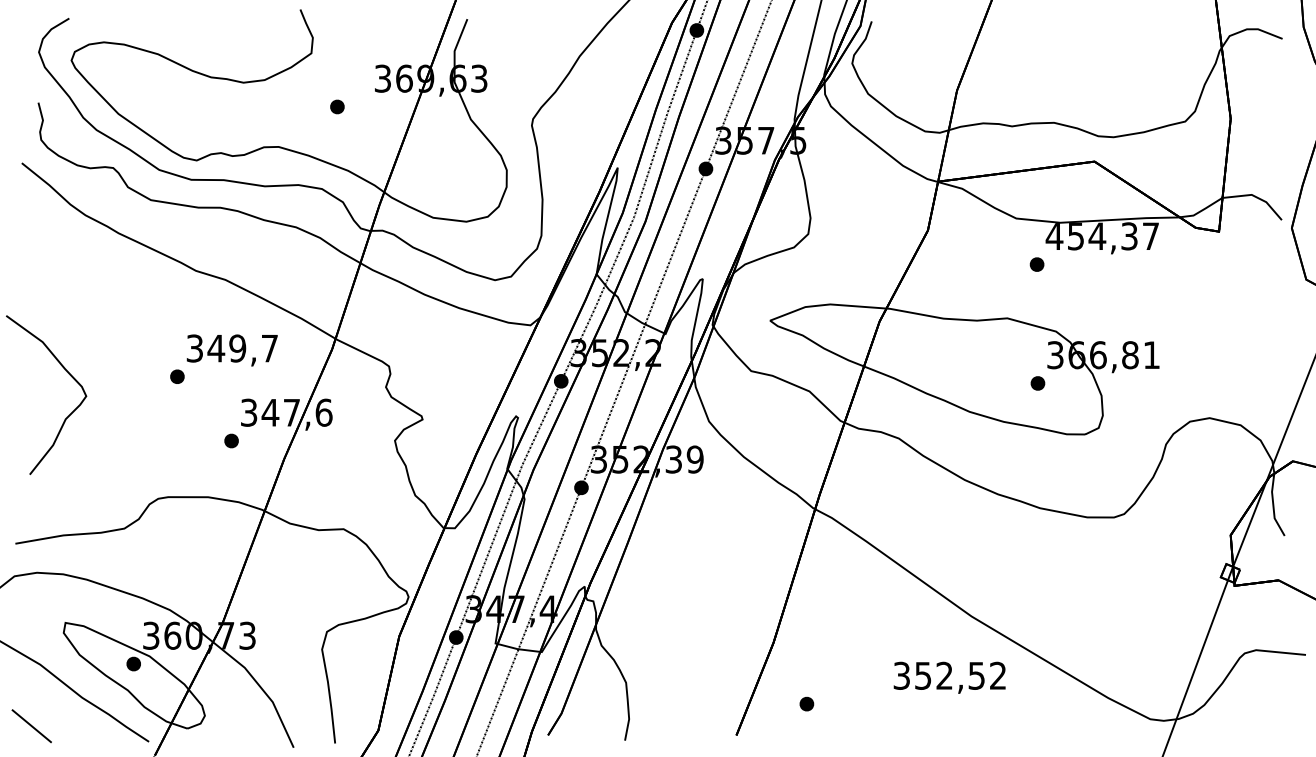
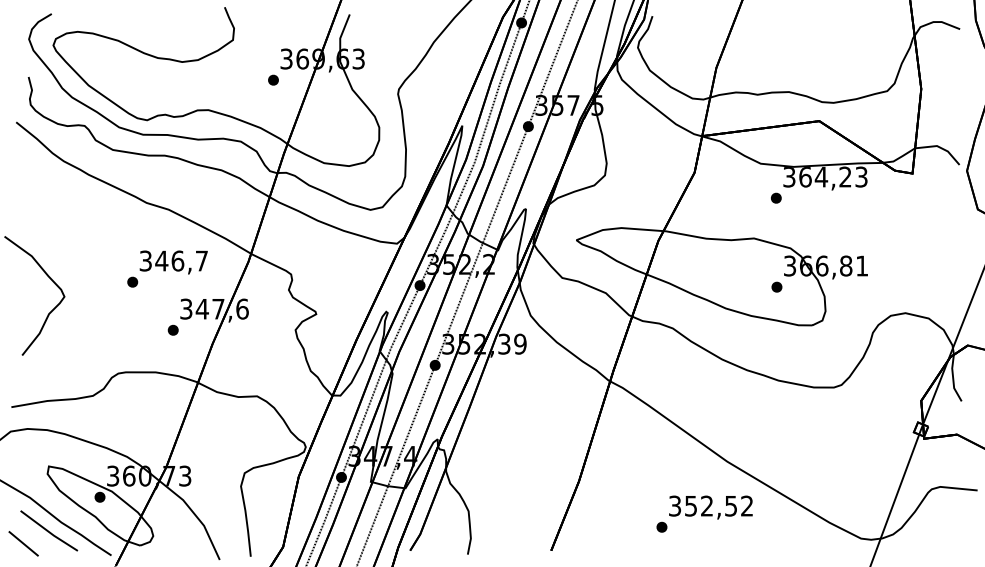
part: (337, 106) -> (273, 79), moved
text: (1101, 235) -> (824, 176), 454,37 -> 364,23
text: (237, 347) -> (177, 260), 349,7 -> 346,7
part: (806, 703) -> (661, 526), moved
line: (64, 708) -> (48, 530), added

